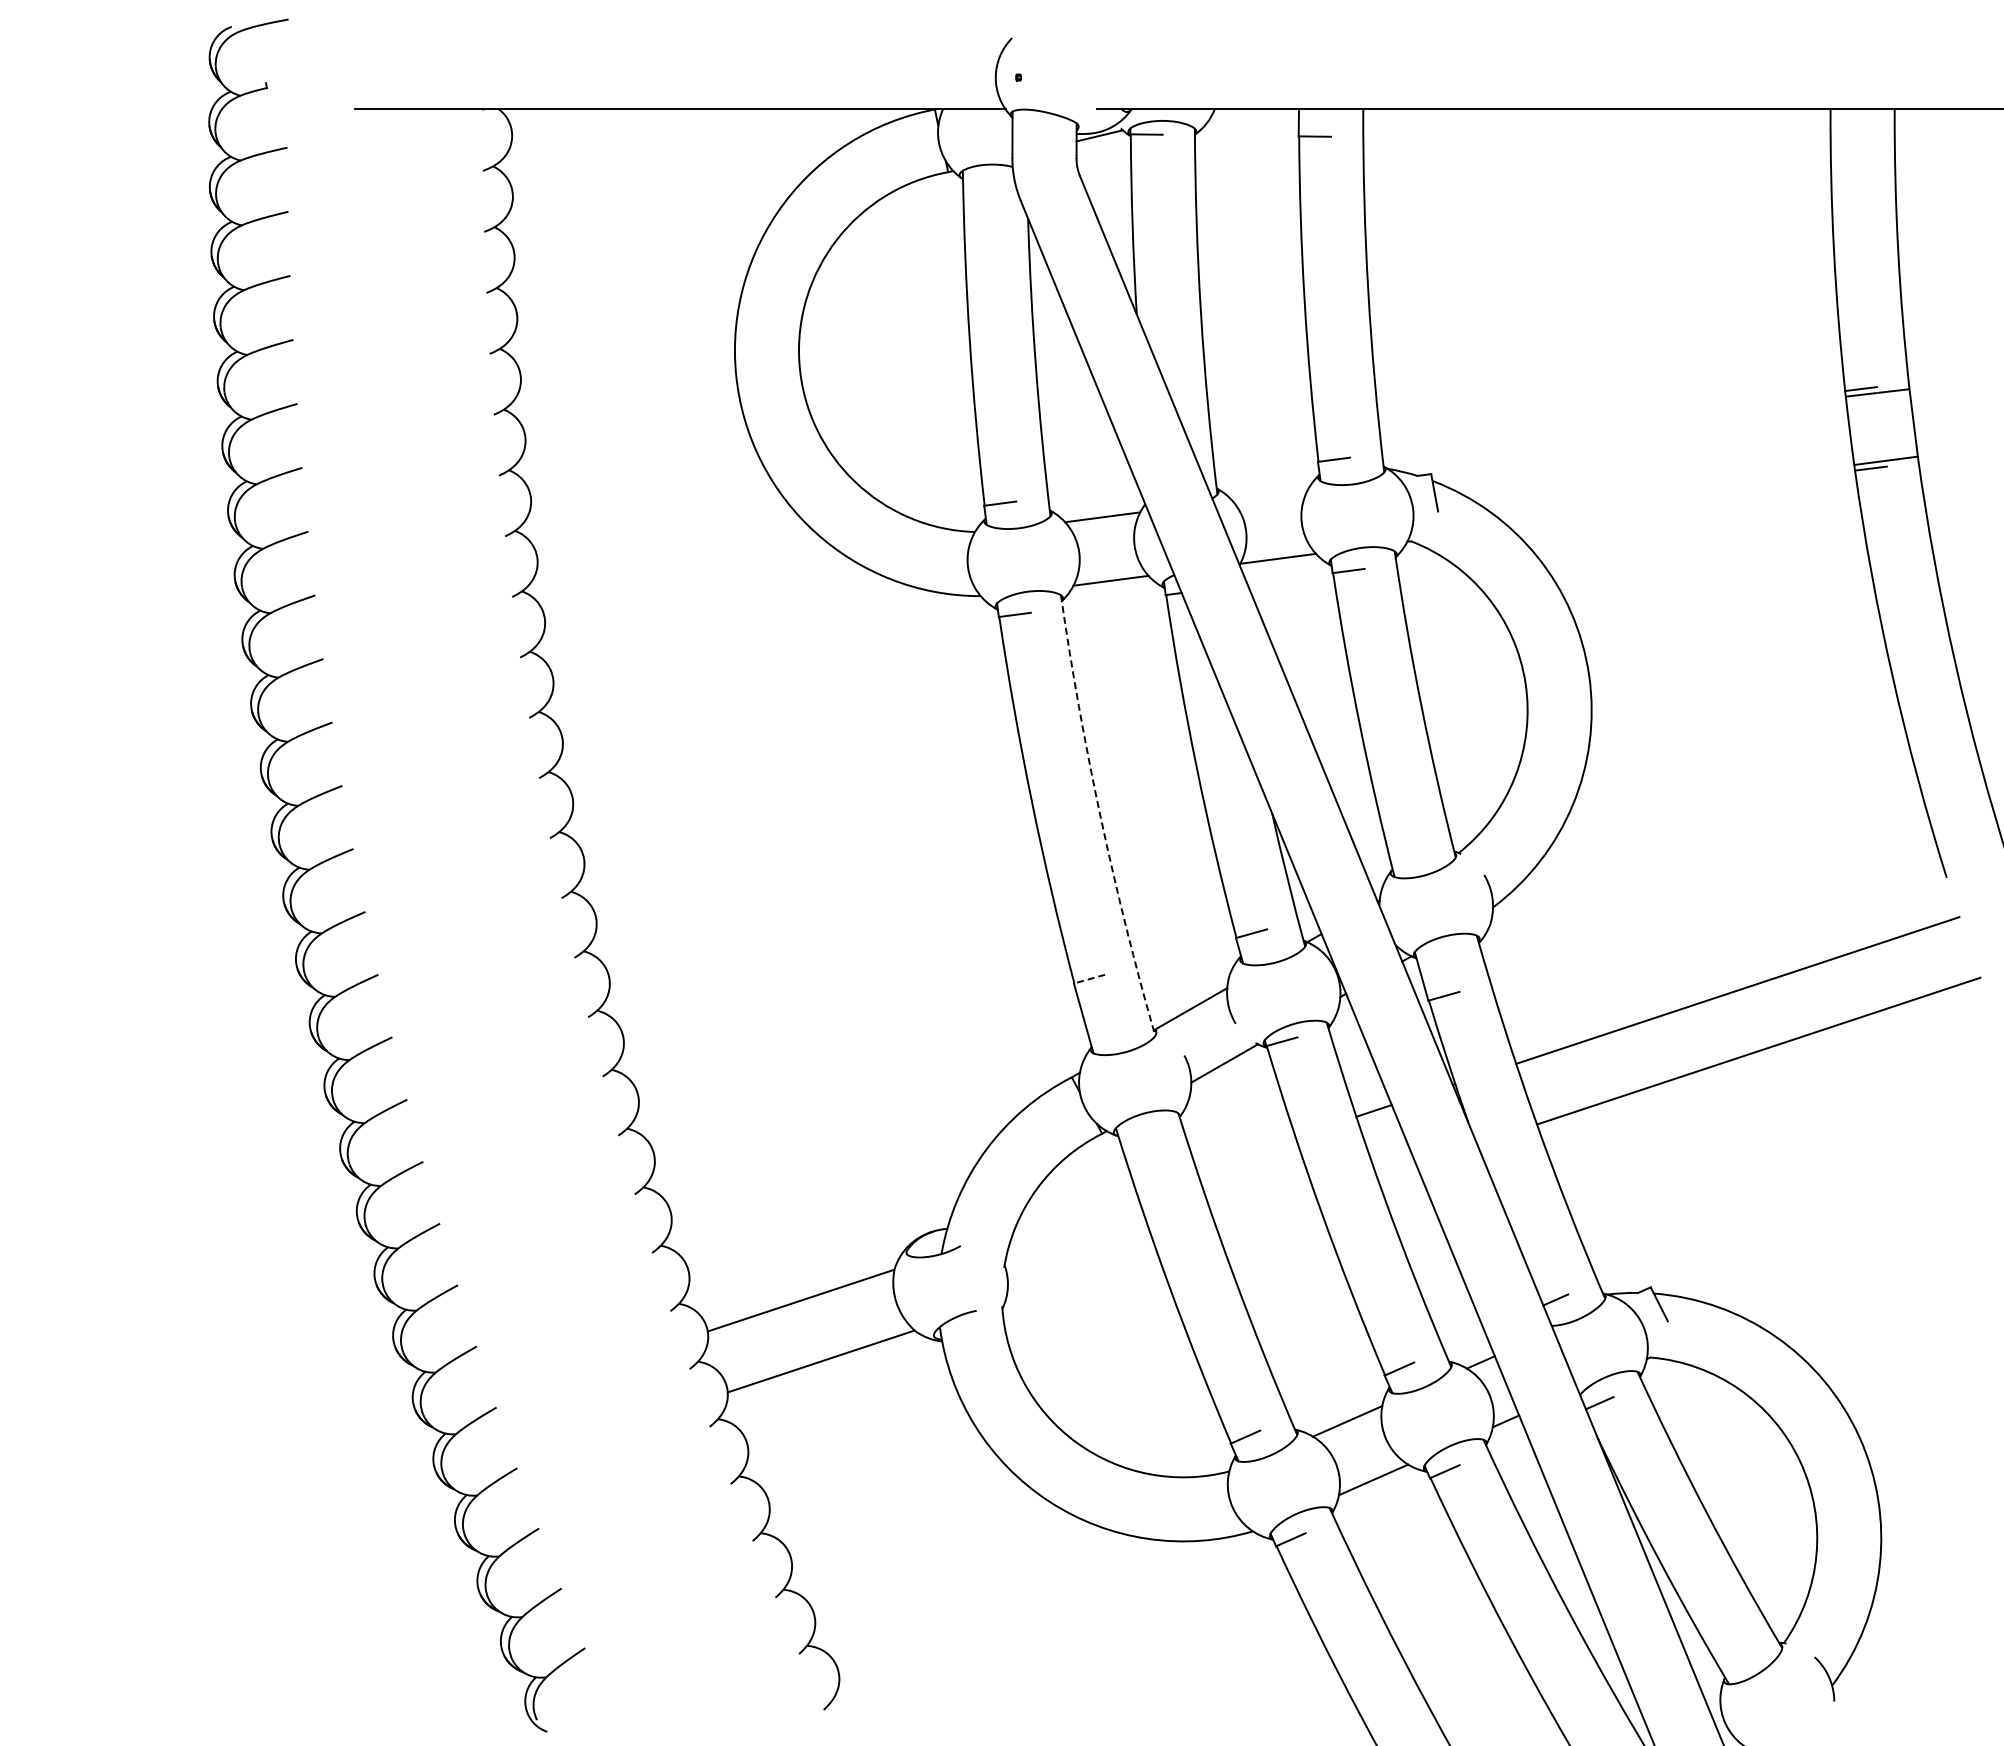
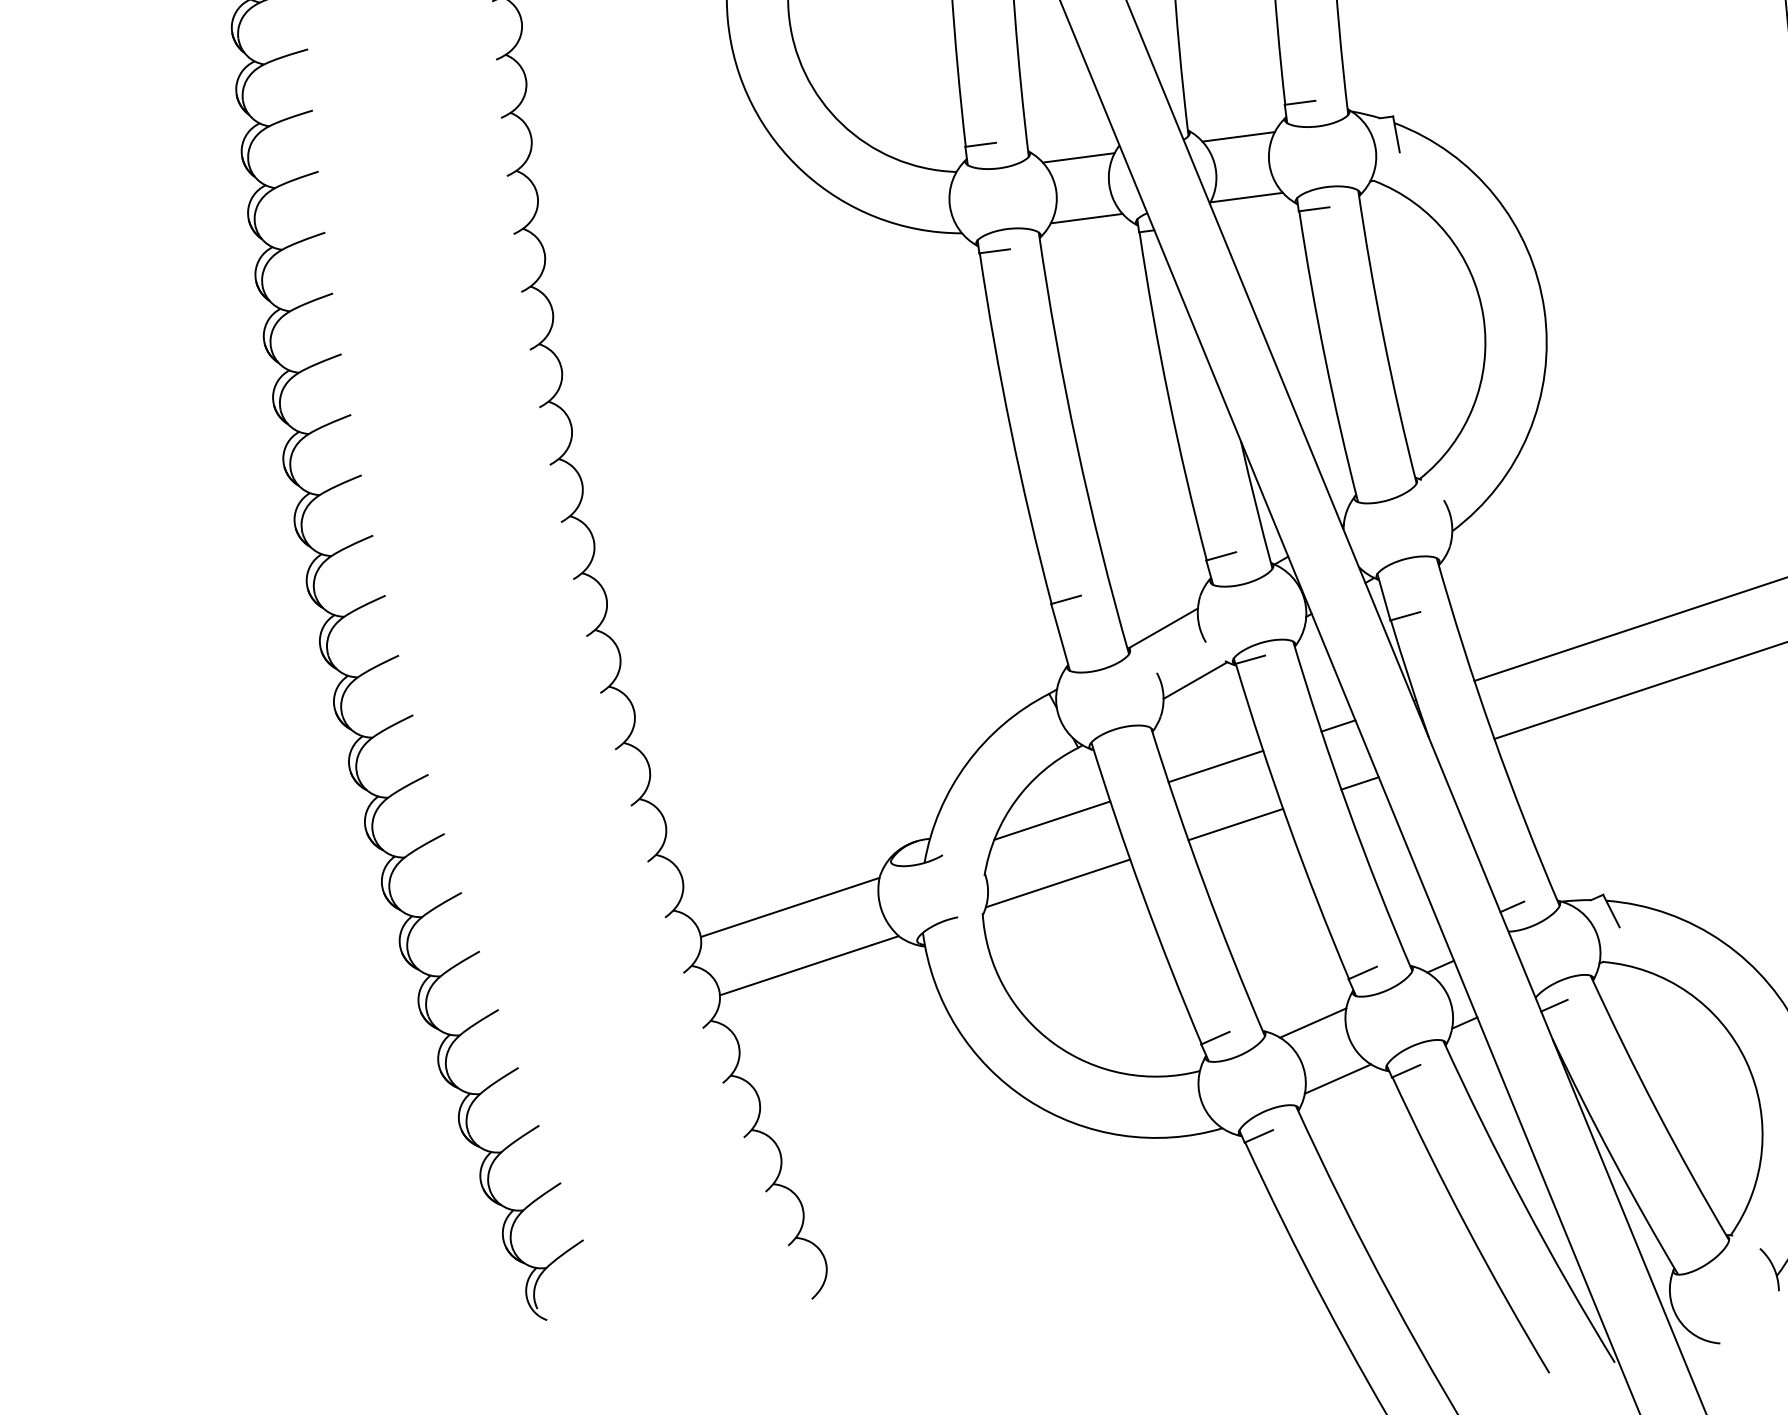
line: (1269, 495) -> (1238, 137), added
arc: (1100, 817) -> (1076, 445), dashed -> solid
line: (1089, 979) -> (1066, 600), dashed -> solid
line: (1245, 1152) -> (1215, 765), added
line: (1396, 1170) -> (1359, 782), added
line: (1074, 1209) -> (1051, 820), added
line: (1266, 1213) -> (1235, 824), added
line: (1080, 1275) -> (1057, 883), added

